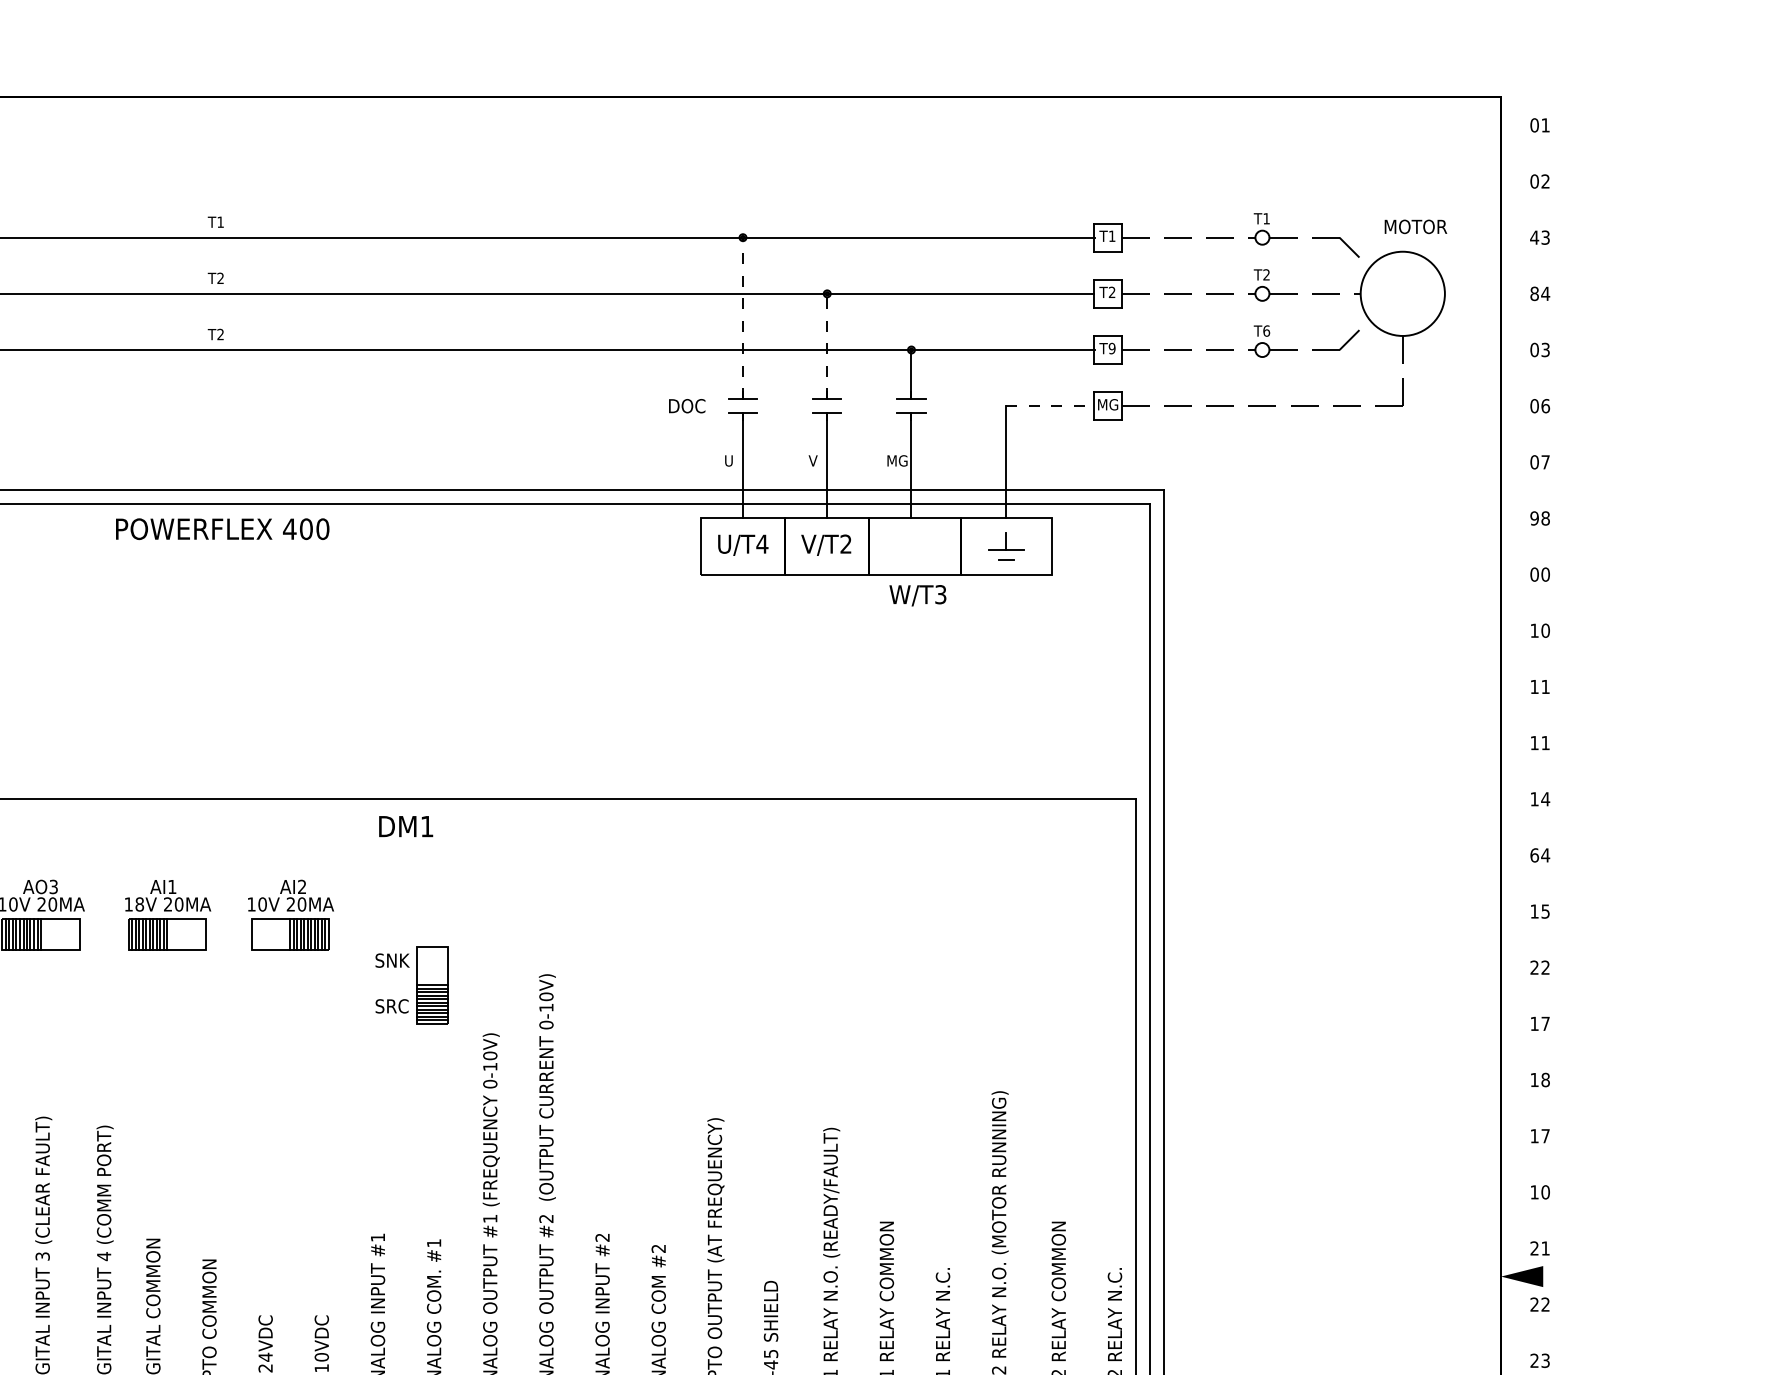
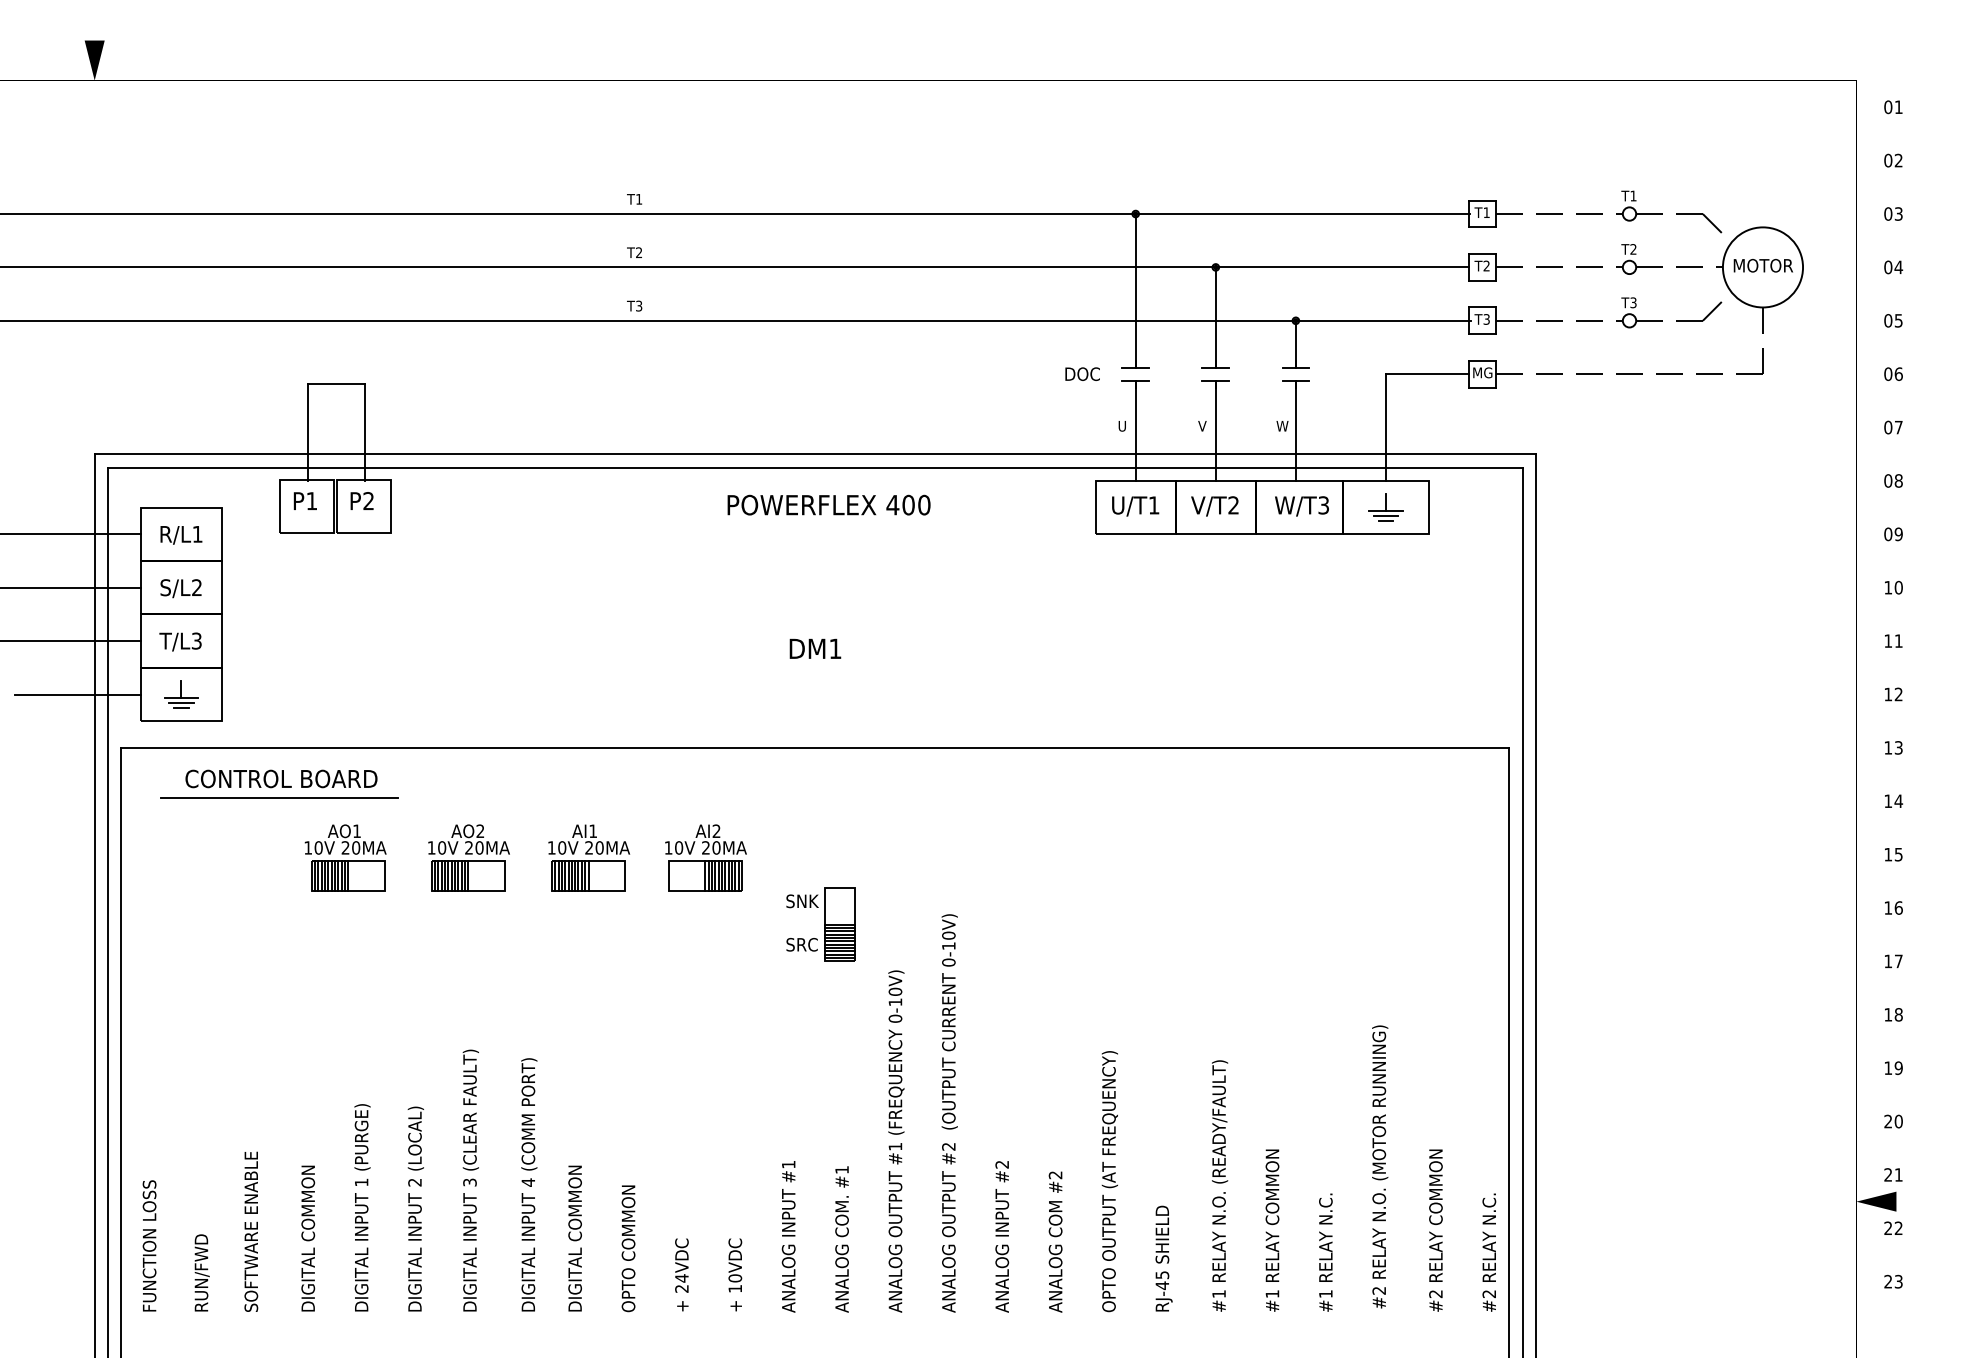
text: (1414, 226) -> (1762, 265), moved
text: (1534, 237) -> (1888, 213), 43 -> 03
text: (1534, 293) -> (1888, 267), 84 -> 04
line: (742, 318) -> (1135, 290), dashed -> solid
text: (1266, 330) -> (1633, 302), T6 -> T3
text: (221, 334) -> (639, 306), T2 -> T3
line: (826, 346) -> (1215, 317), dashed -> solid
text: (1111, 348) -> (1486, 319), T9 -> T3
text: (1545, 349) -> (1898, 320), 03 -> 05
line: (1049, 406) -> (1427, 374), dashed -> solid
text: (897, 460) -> (1282, 425), MG -> W
text: (1534, 517) -> (1888, 480), 98 -> 08
text: (222, 528) -> (828, 504), moved
text: (761, 544) -> (1153, 505), U/T4 -> U/T1
line: (1005, 555) -> (1385, 516), added
text: (1545, 574) -> (1898, 534), 00 -> 09
text: (917, 595) -> (1301, 506), moved
text: (1545, 743) -> (1898, 694), 11 -> 12
text: (1545, 798) -> (1898, 747), 14 -> 13
text: (406, 826) -> (815, 648), moved
text: (1534, 855) -> (1888, 801), 64 -> 14
text: (53, 887) -> (480, 831), AO3 -> AO2
text: (140, 904) -> (562, 847), 18V -> 10V
text: (1540, 967) -> (1893, 907), 22 -> 16
text: (1545, 1136) -> (1898, 1068), 17 -> 19
text: (1533, 1192) -> (1887, 1121), 10 -> 20

